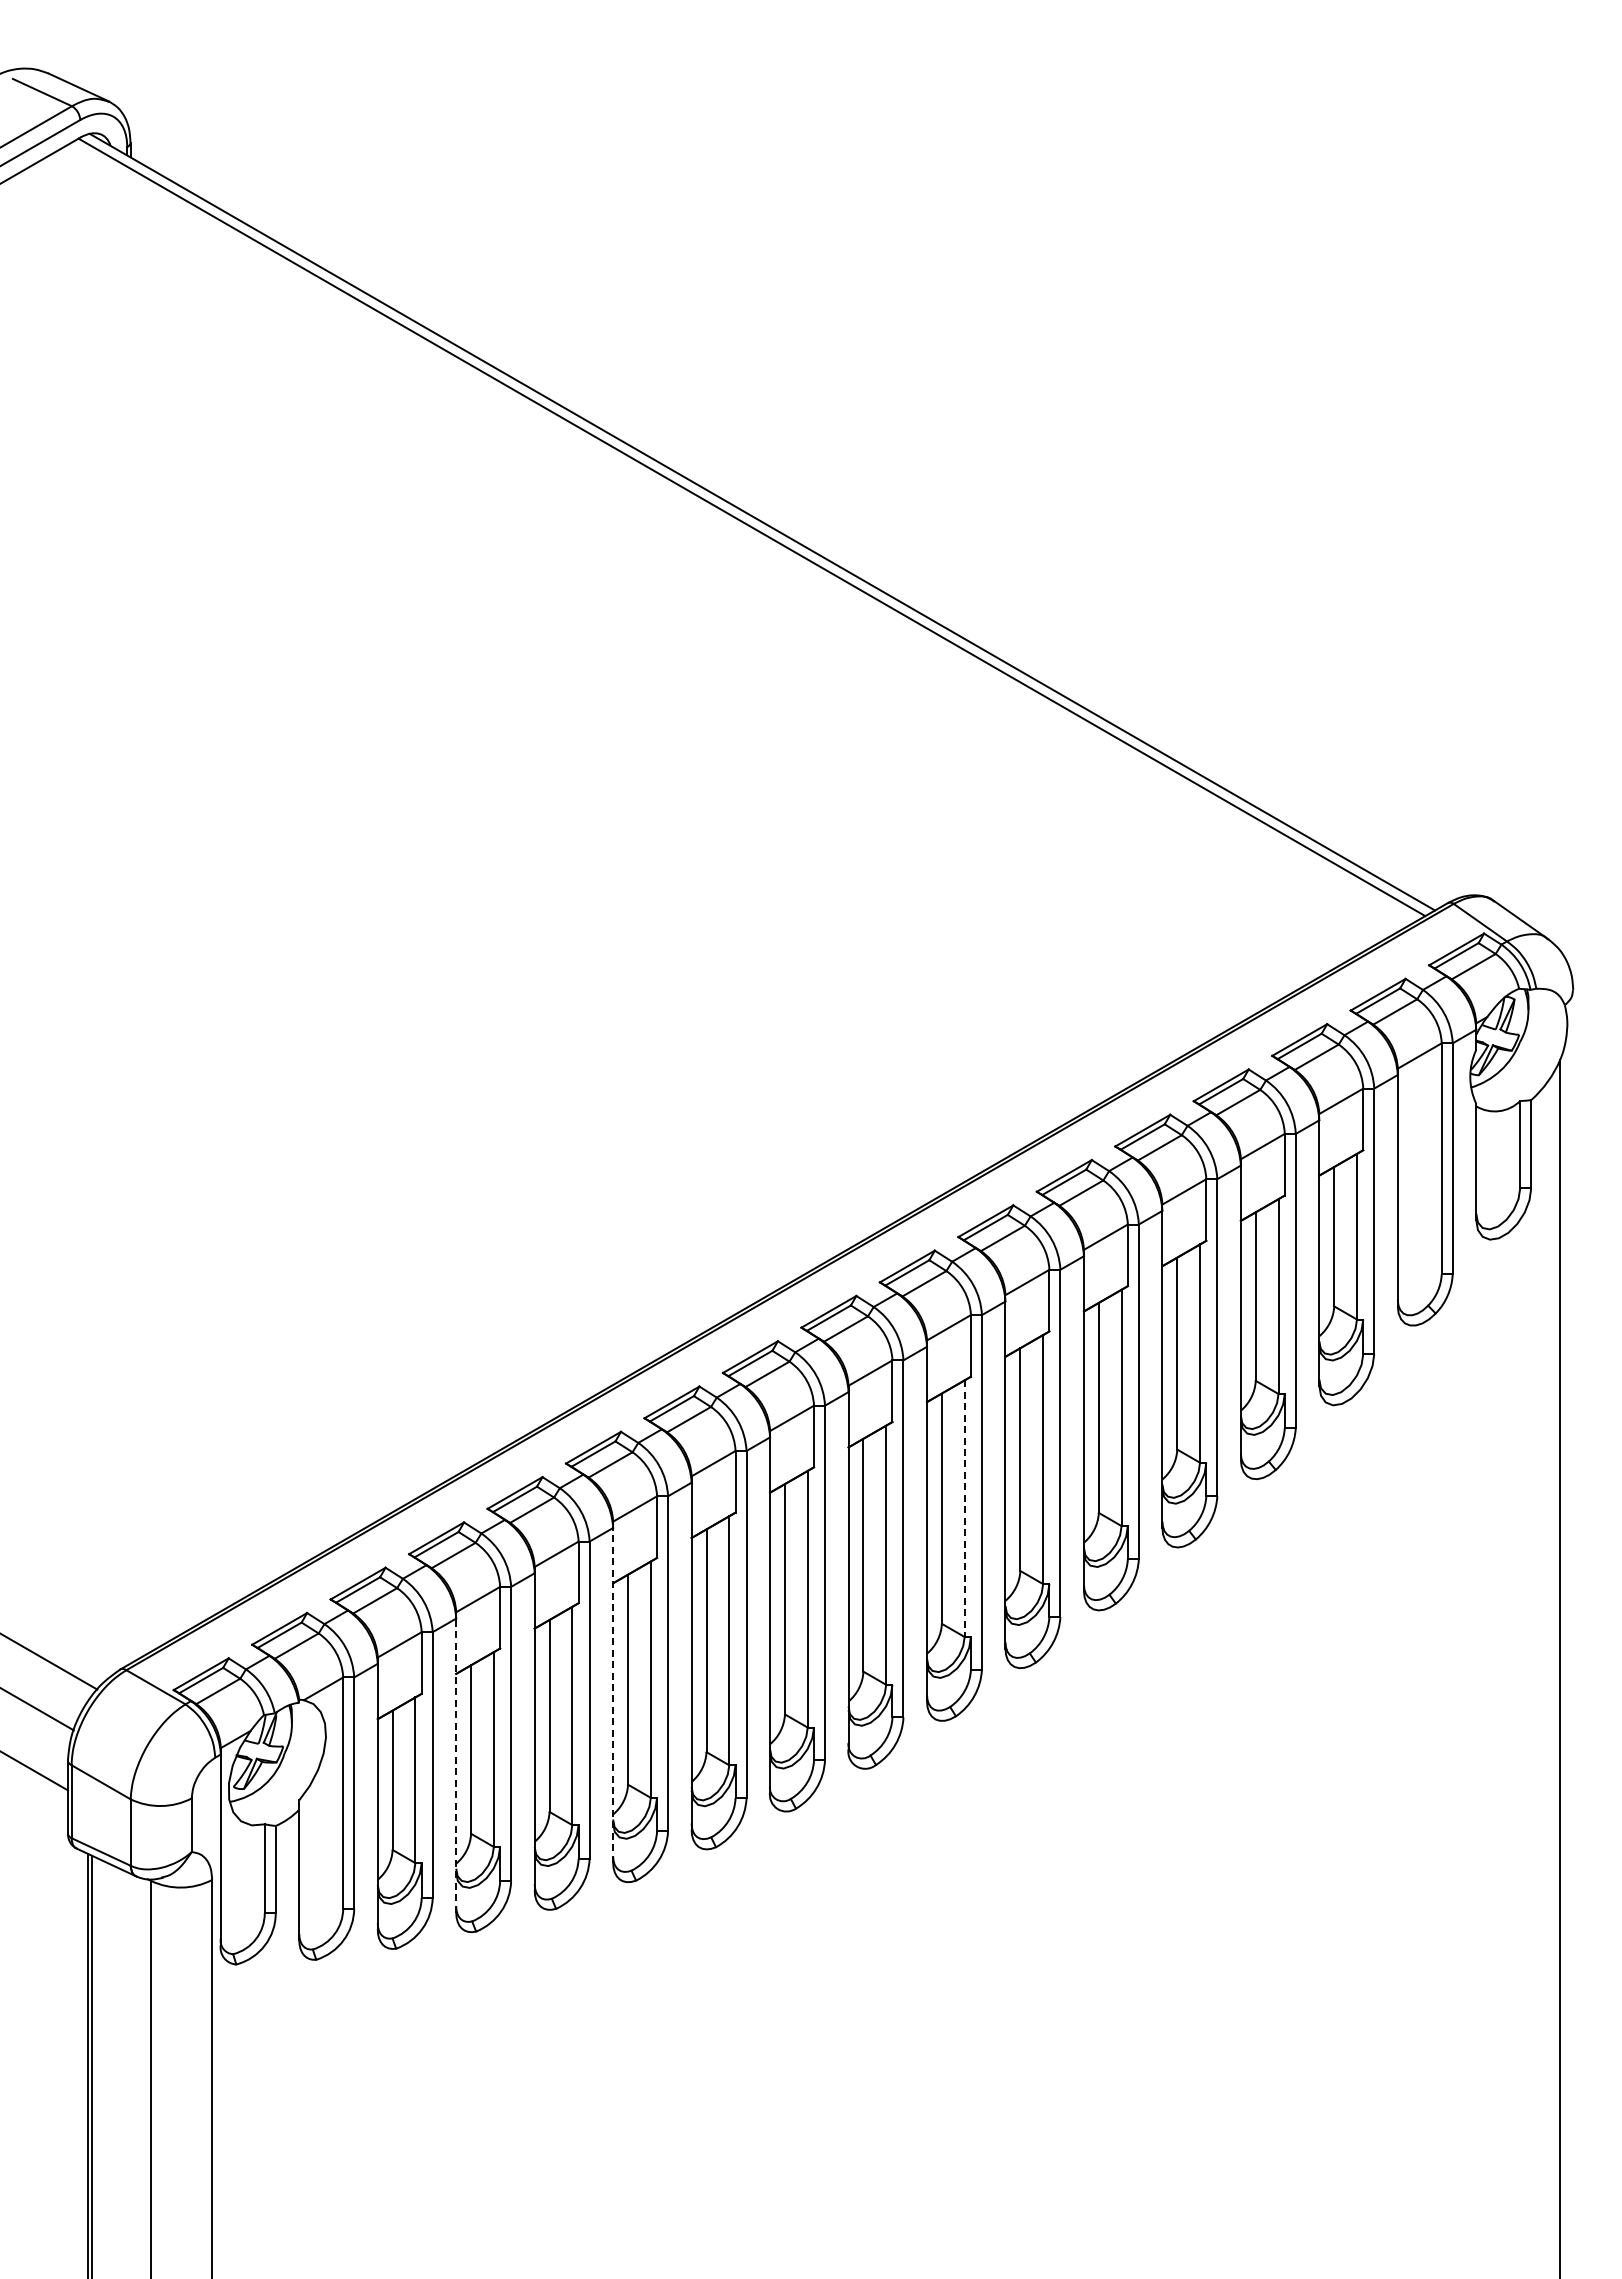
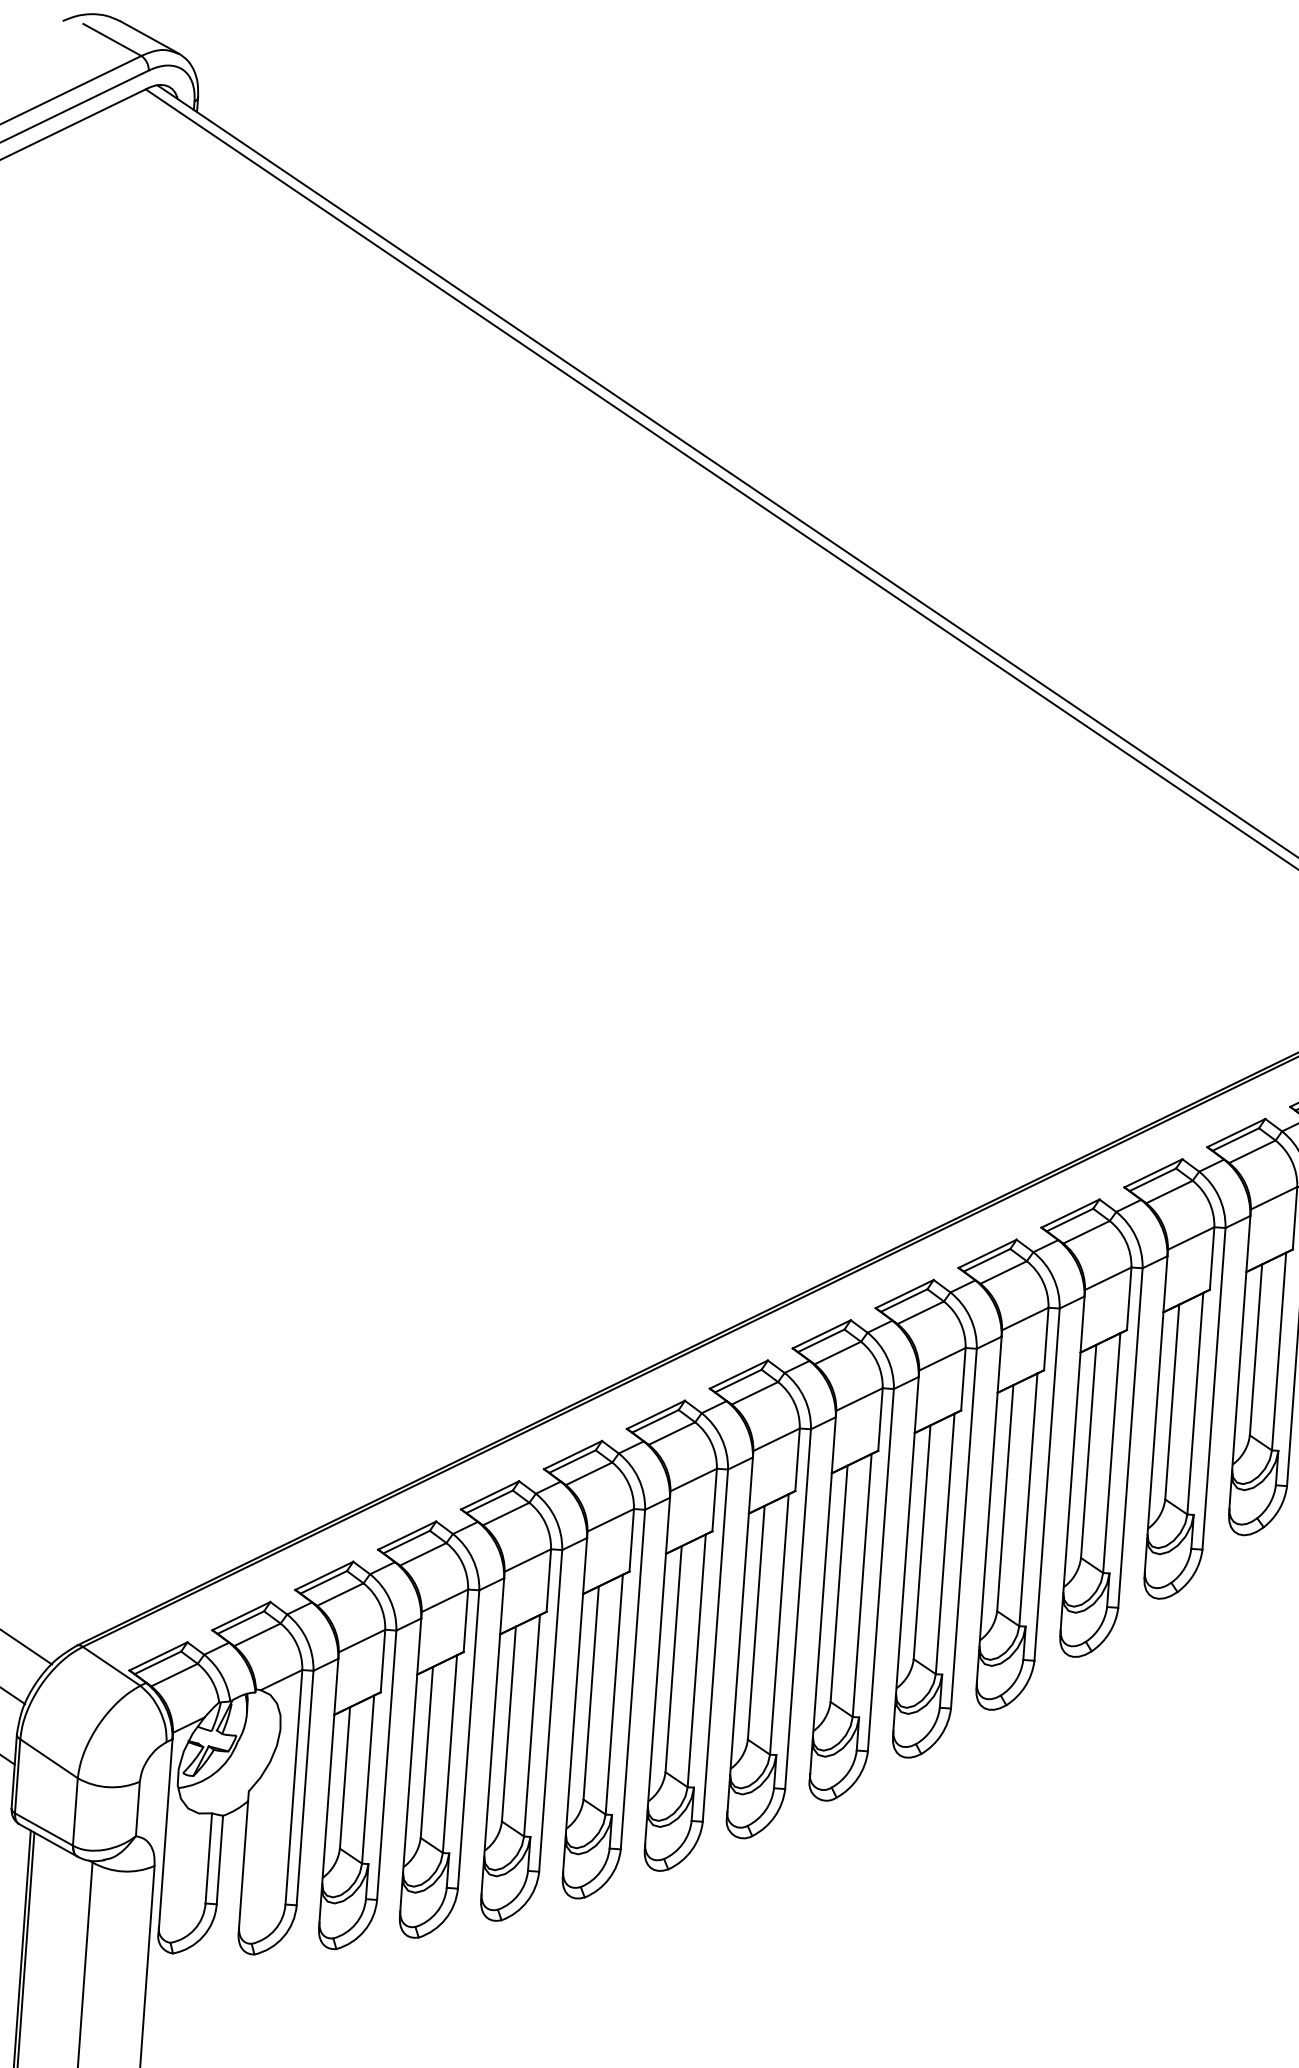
line: (964, 1509) -> (944, 1544), dashed -> solid
line: (613, 1694) -> (575, 1706), dashed -> solid
line: (456, 1765) -> (410, 1767), dashed -> solid

